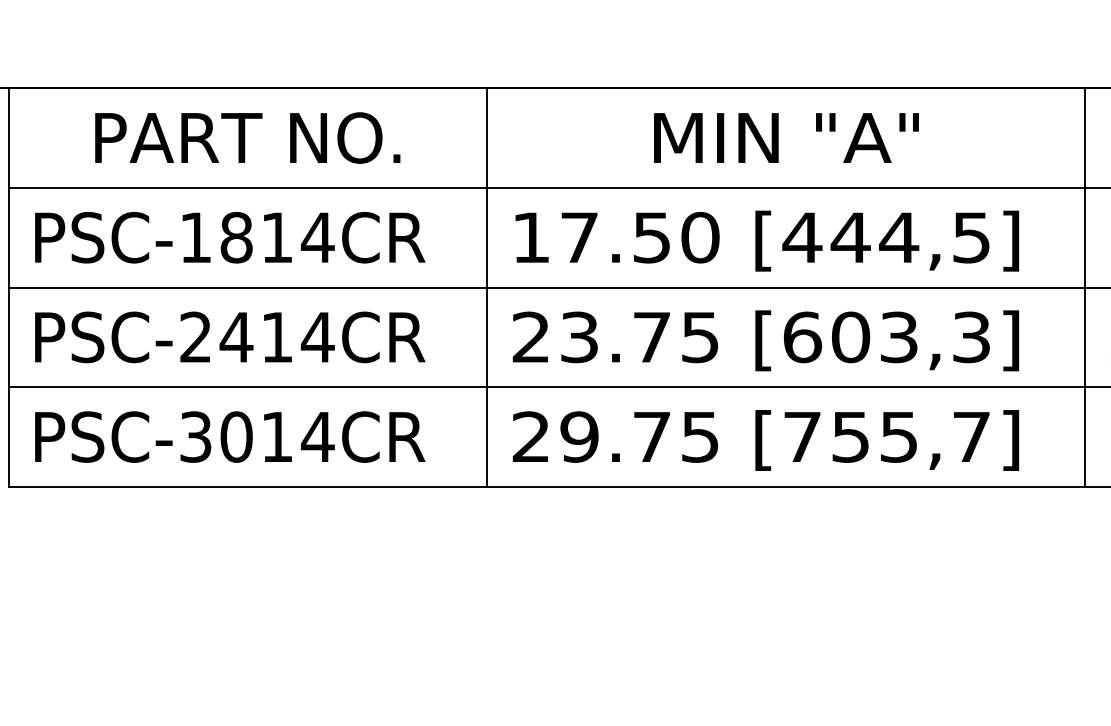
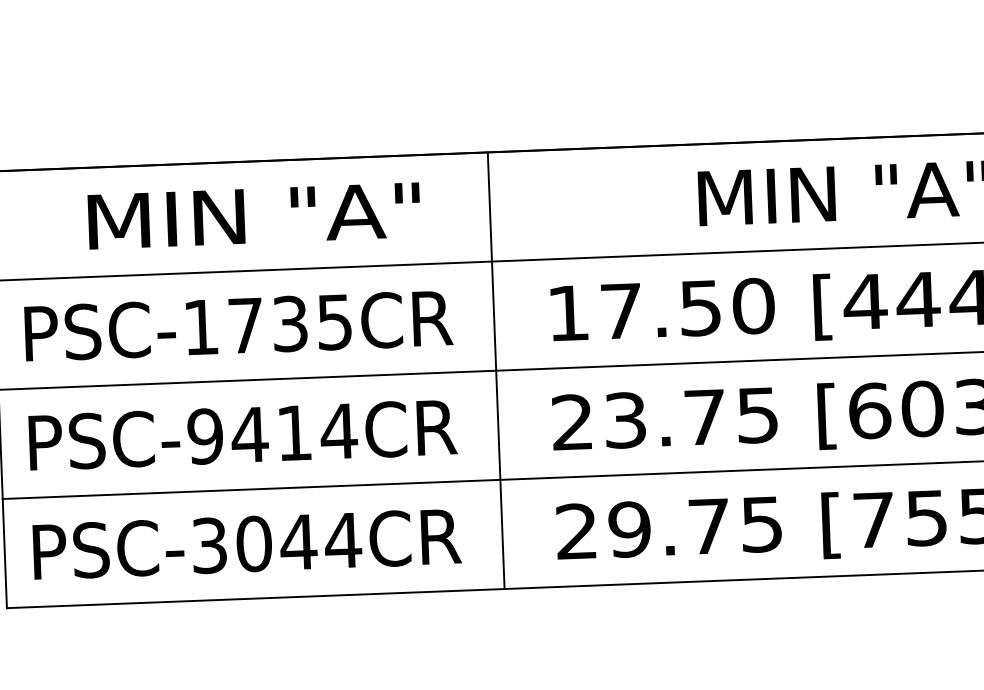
text: (247, 137) -> (253, 215), PART NO. -> MIN "A"
text: (277, 237) -> (290, 323), PSC-1814CR -> PSC-1735CR
line: (487, 287) -> (496, 370), moved
text: (195, 337) -> (204, 436), PSC-2414CR -> PSC-9414CR
text: (277, 436) -> (298, 541), PSC-3014CR -> PSC-3044CR

